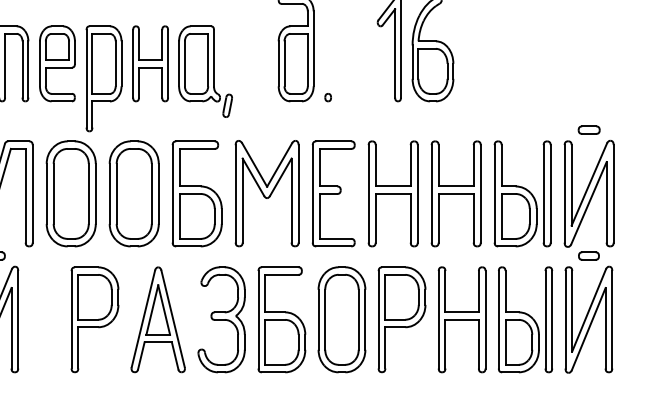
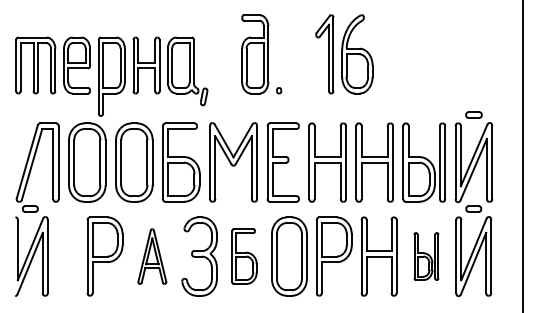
part: (158, 319) -> (152, 256), size x0.7
part: (281, 319) -> (244, 256), size x0.7
part: (525, 319) -> (426, 256), size x0.6

